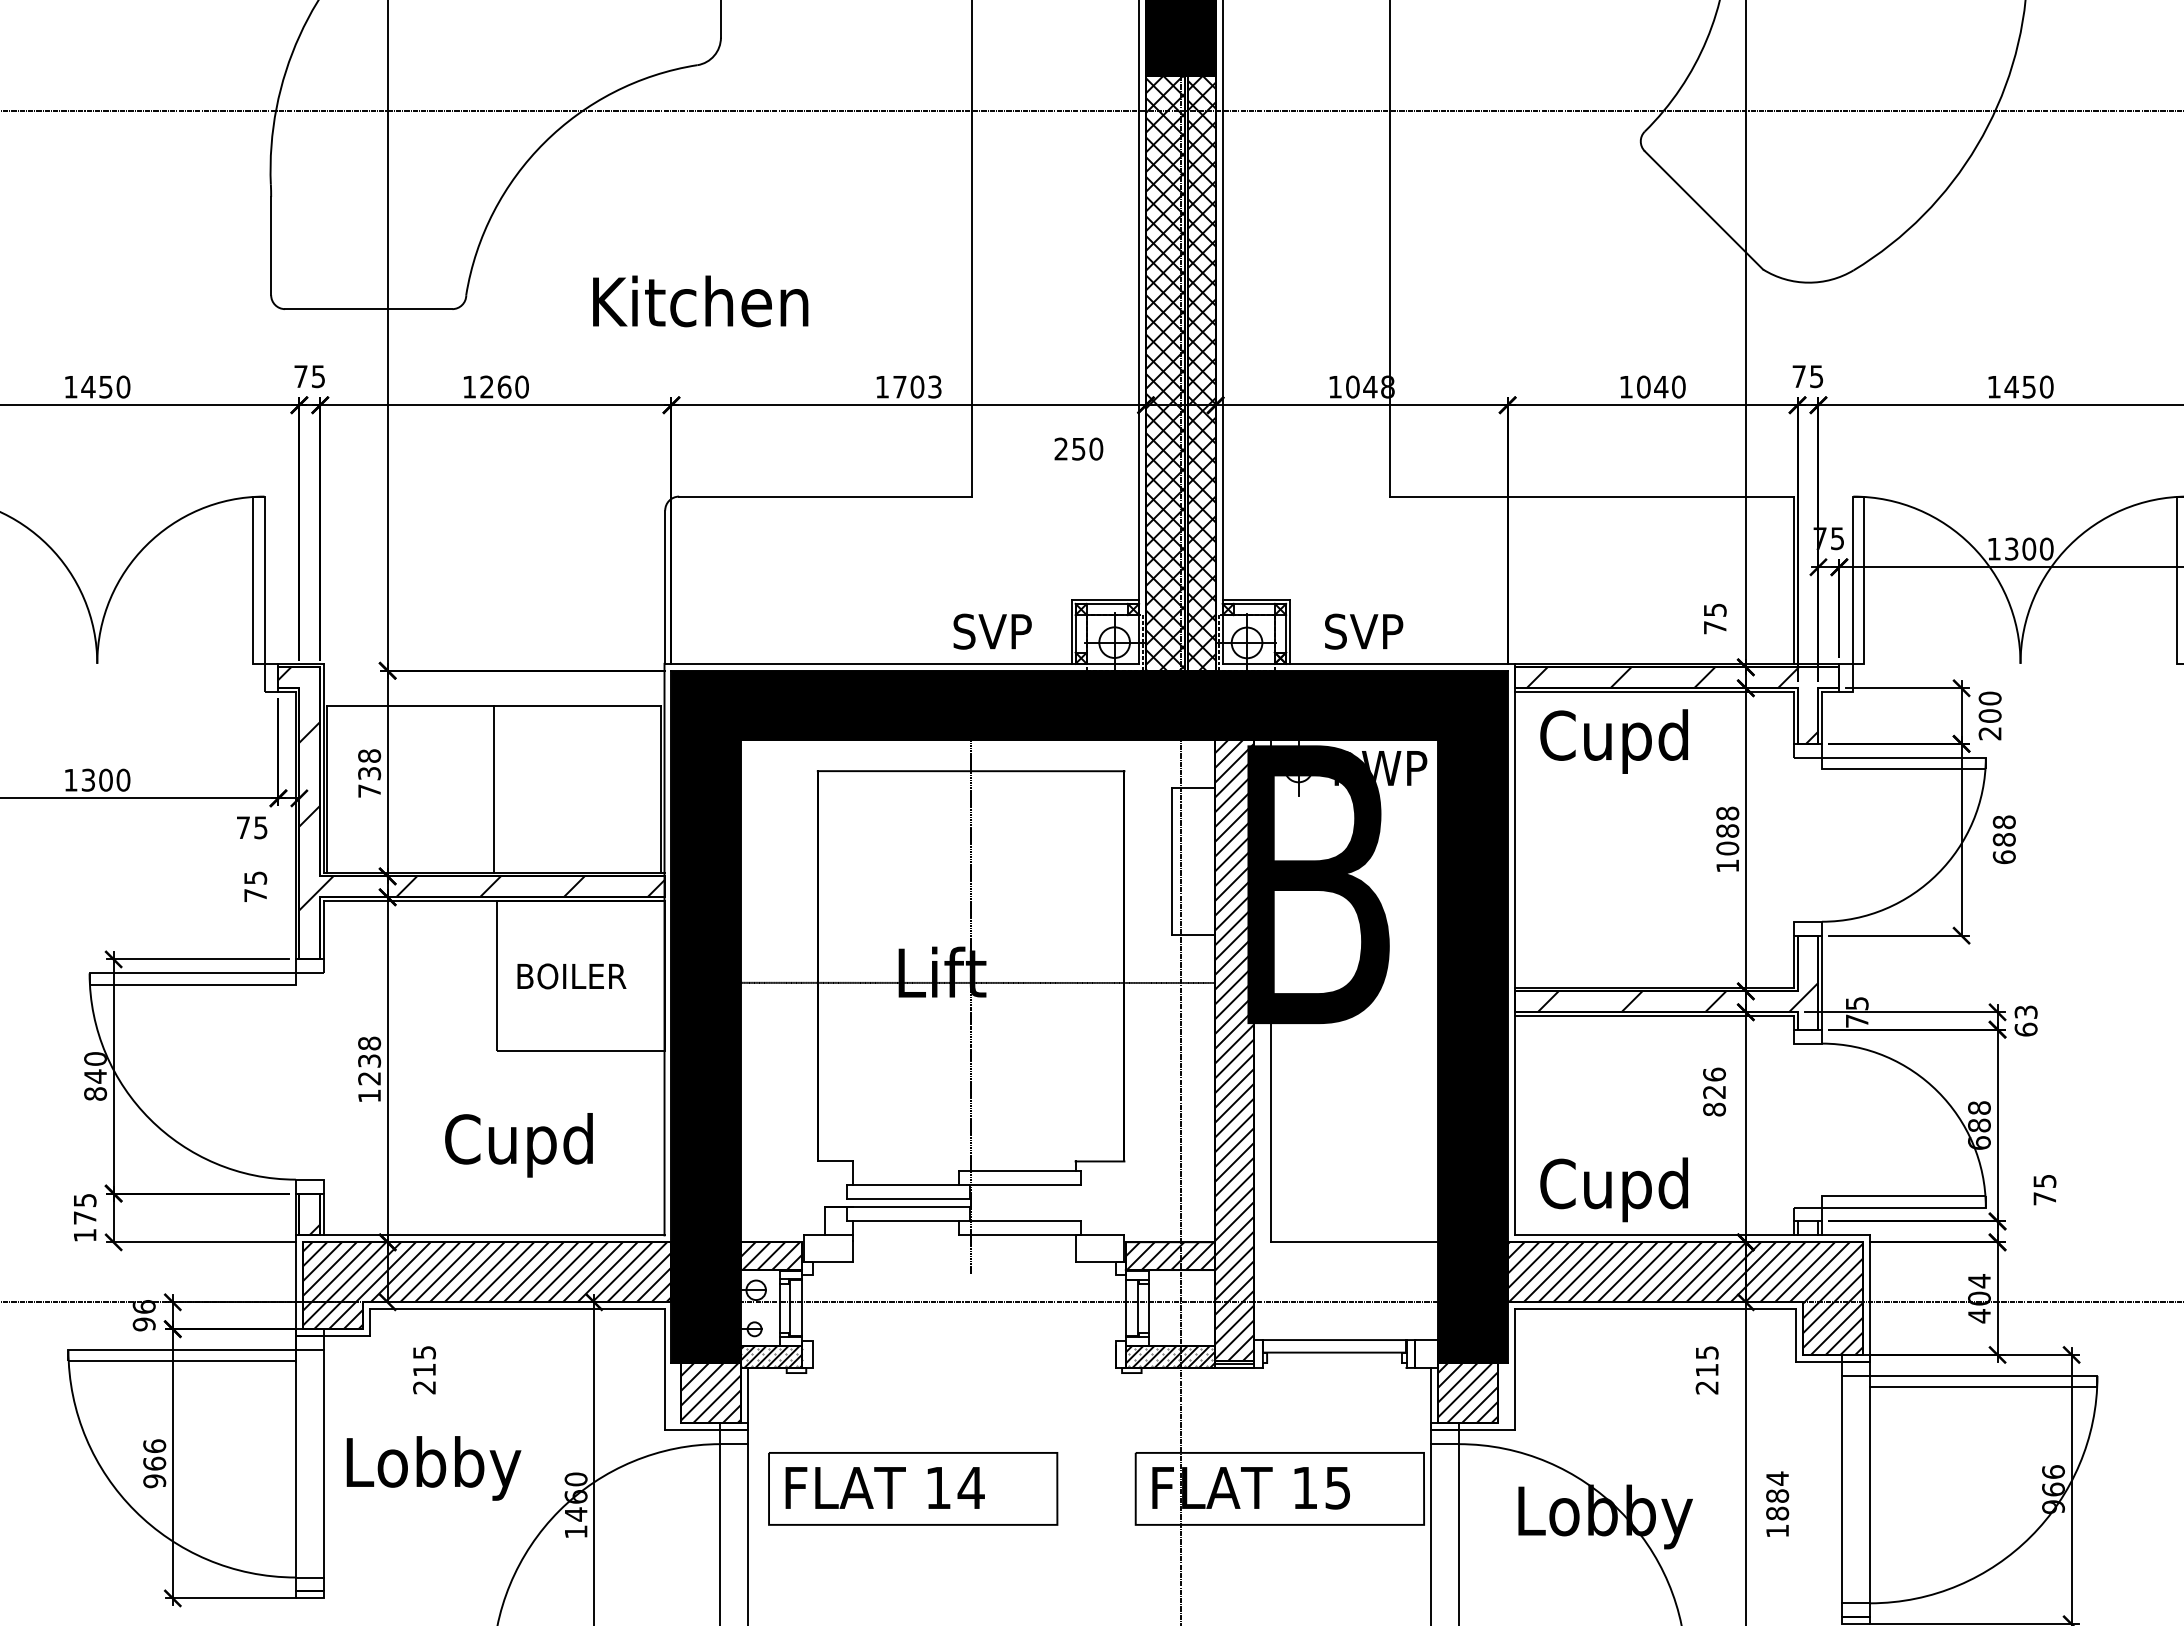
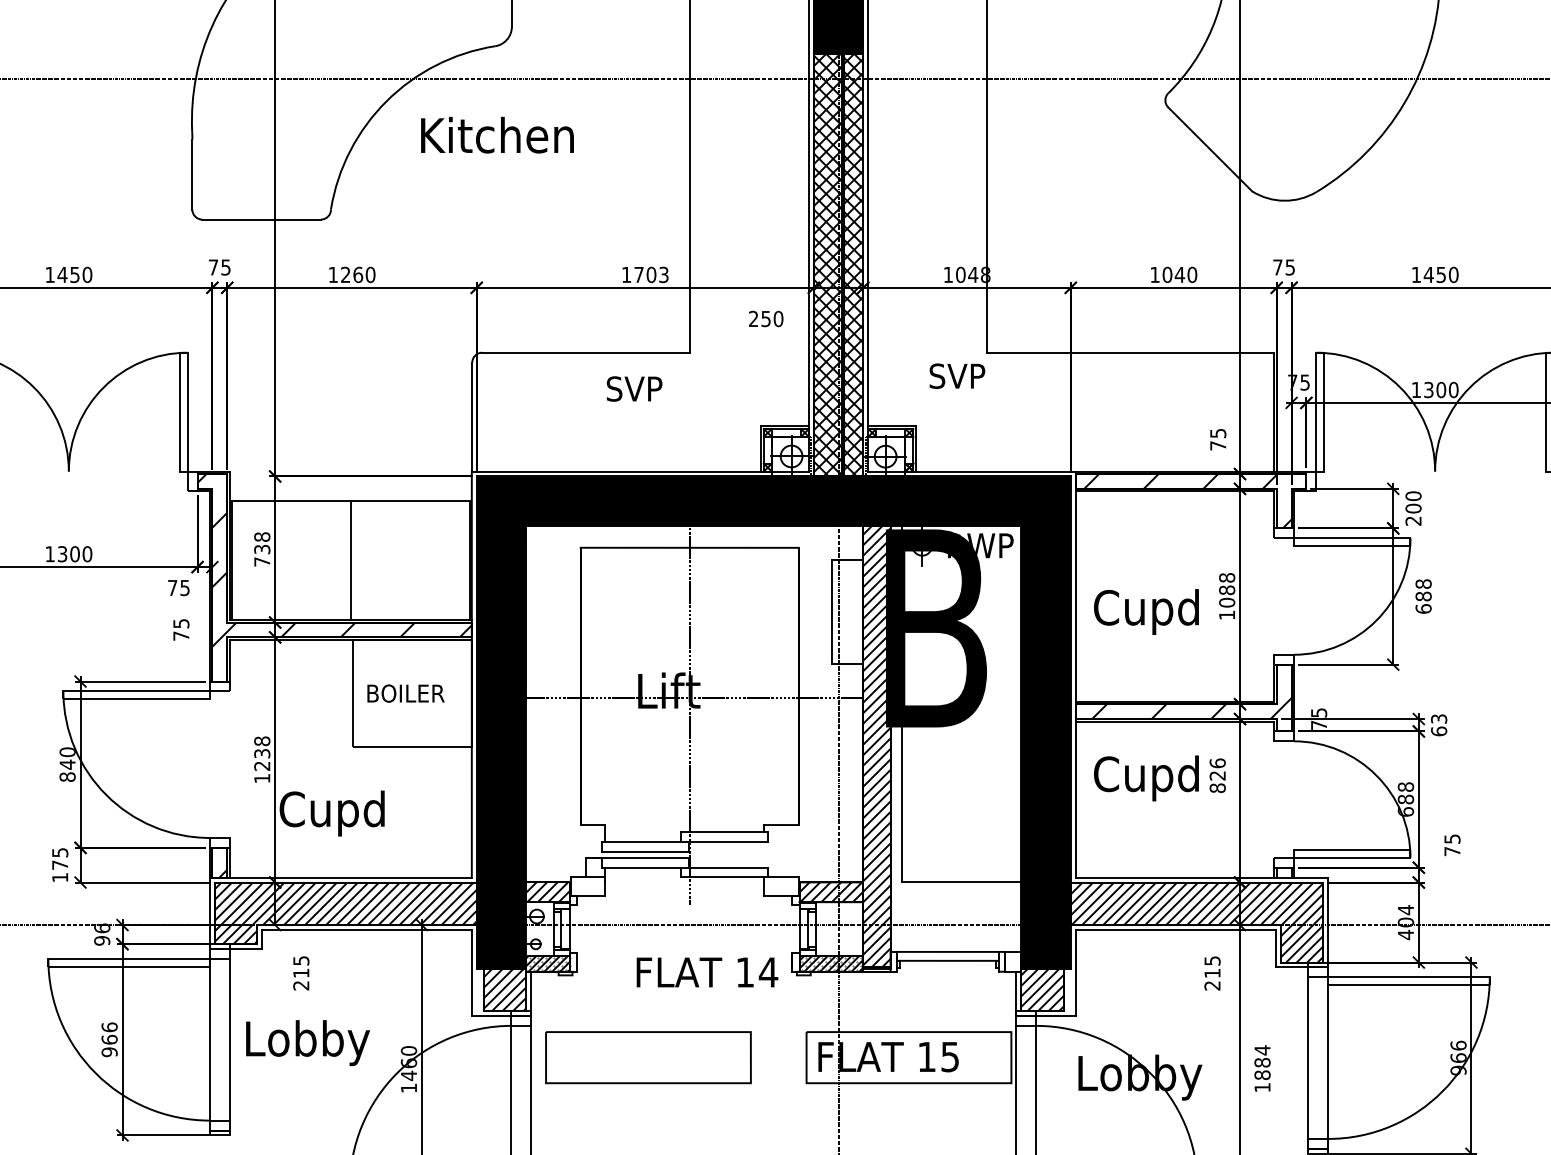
text: (700, 301) -> (497, 135), moved
text: (992, 631) -> (634, 388), moved
text: (1364, 631) -> (957, 376), moved
text: (1613, 741) -> (1145, 611), moved
text: (518, 1145) -> (331, 813), moved
text: (1613, 1189) -> (1145, 778), moved
text: (884, 1487) -> (706, 972), moved

